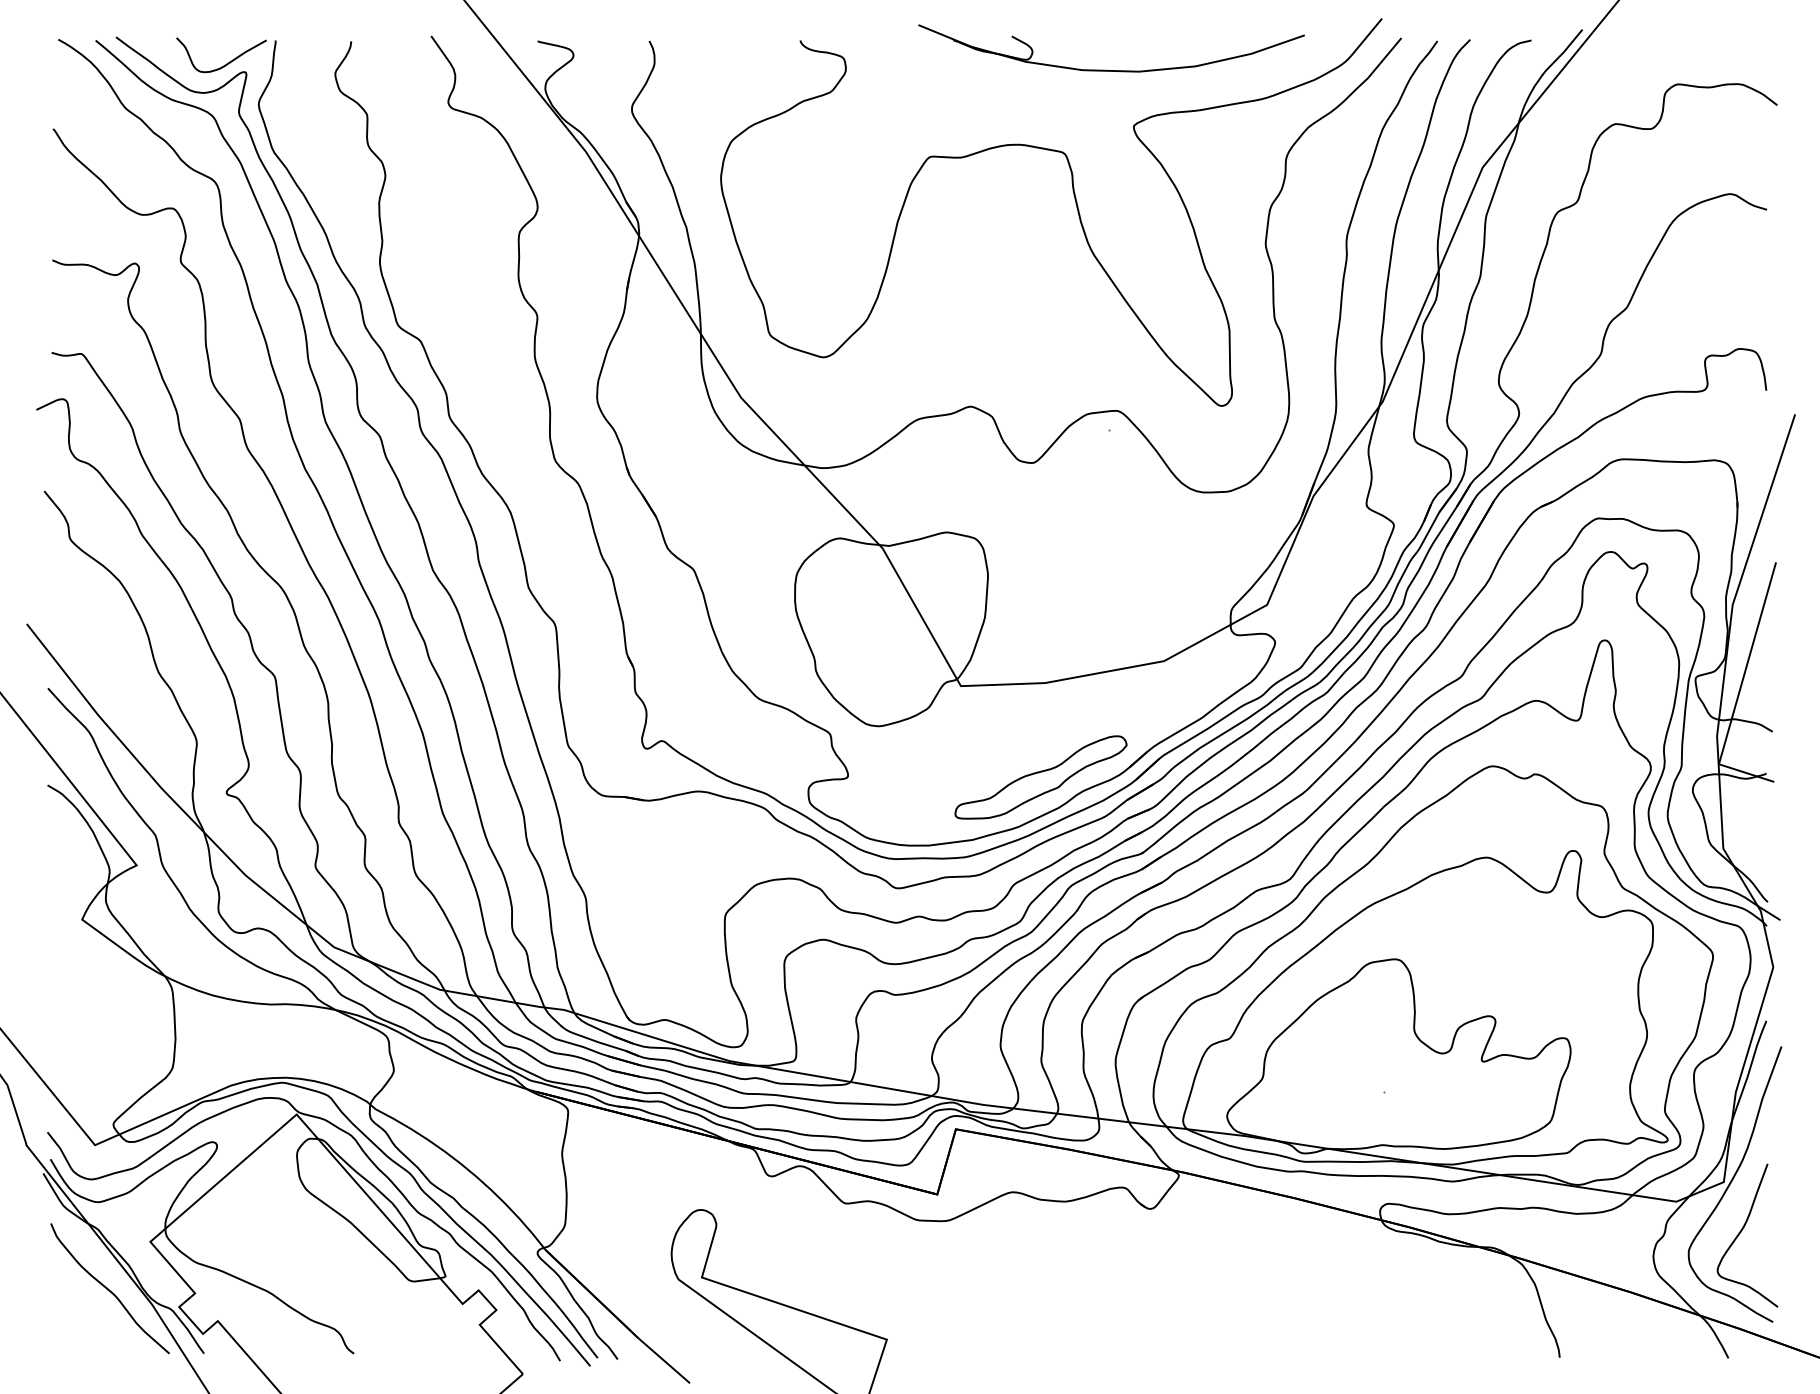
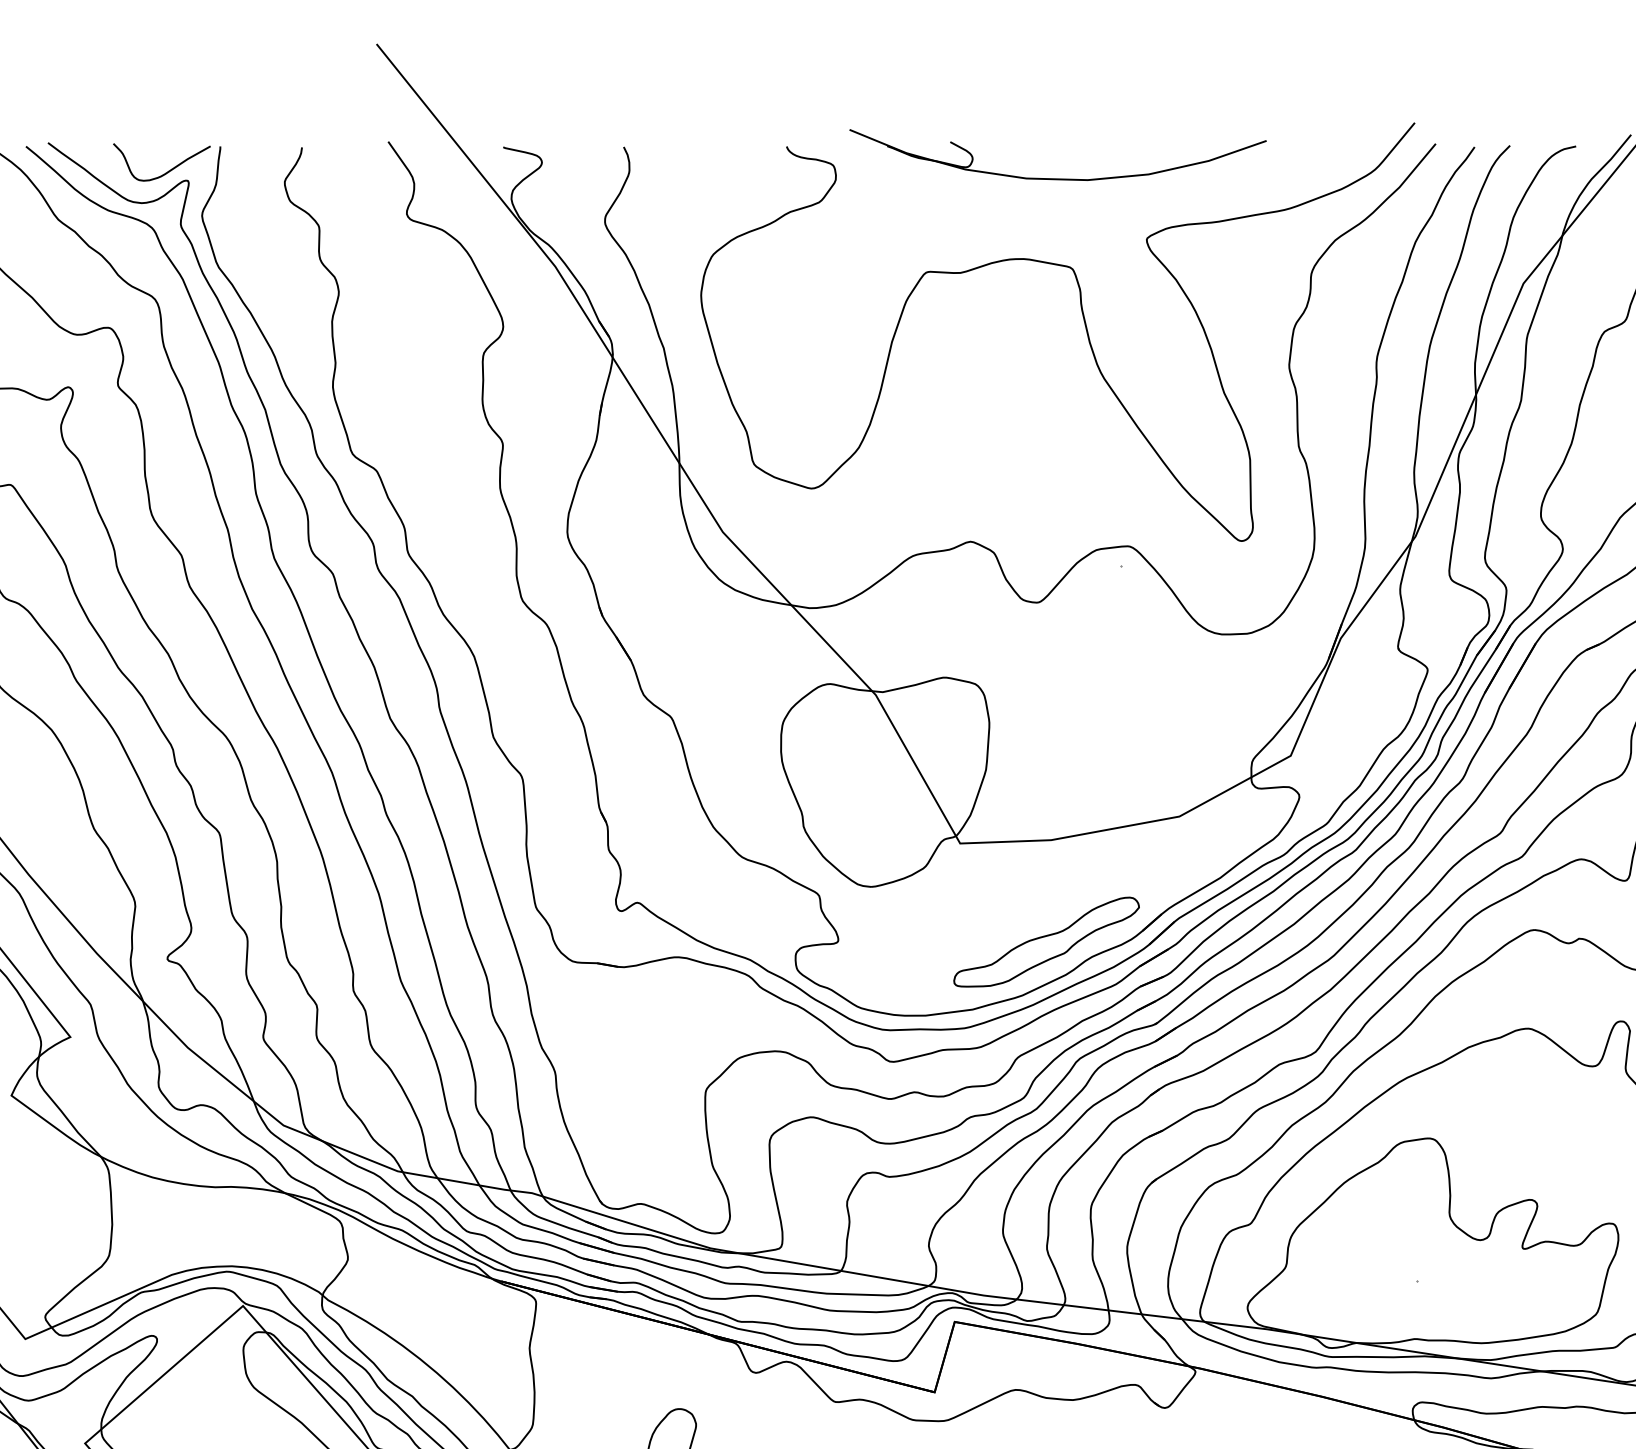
part: (1107, 69) -> (1053, 177), moved

